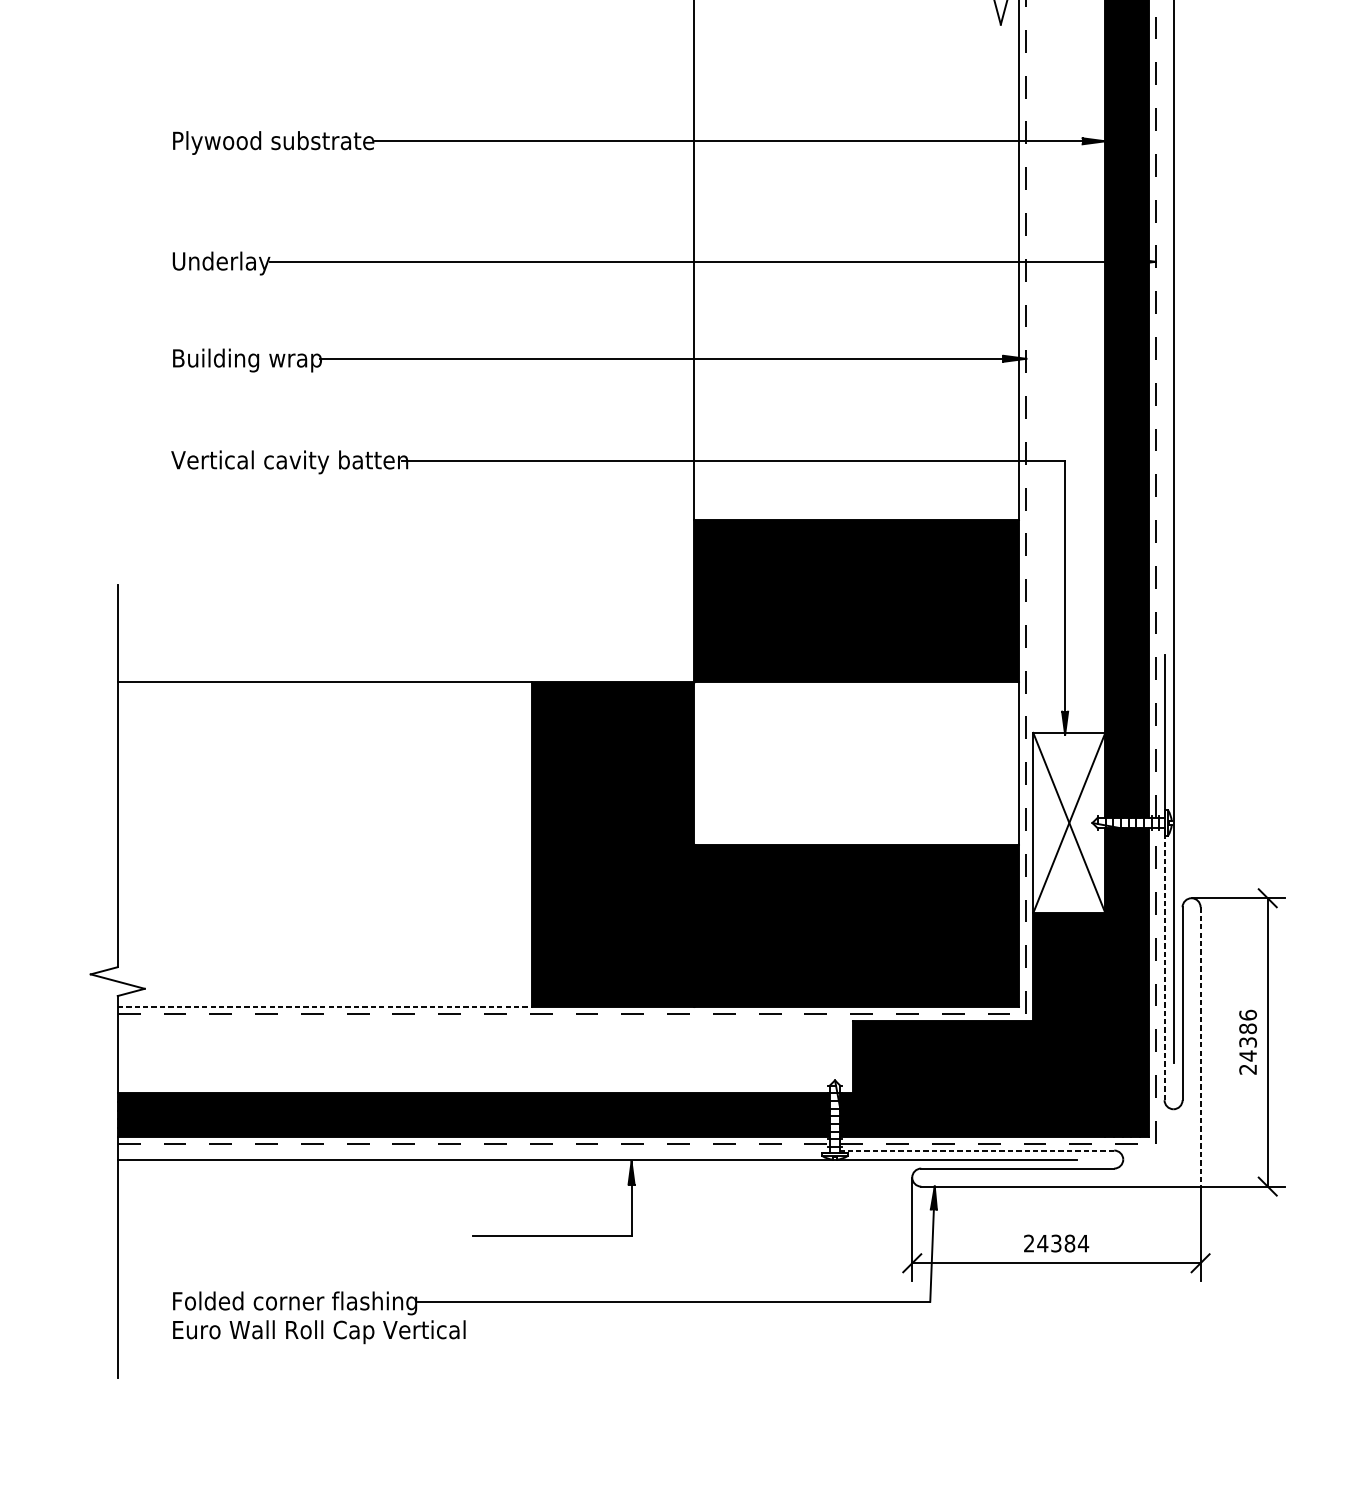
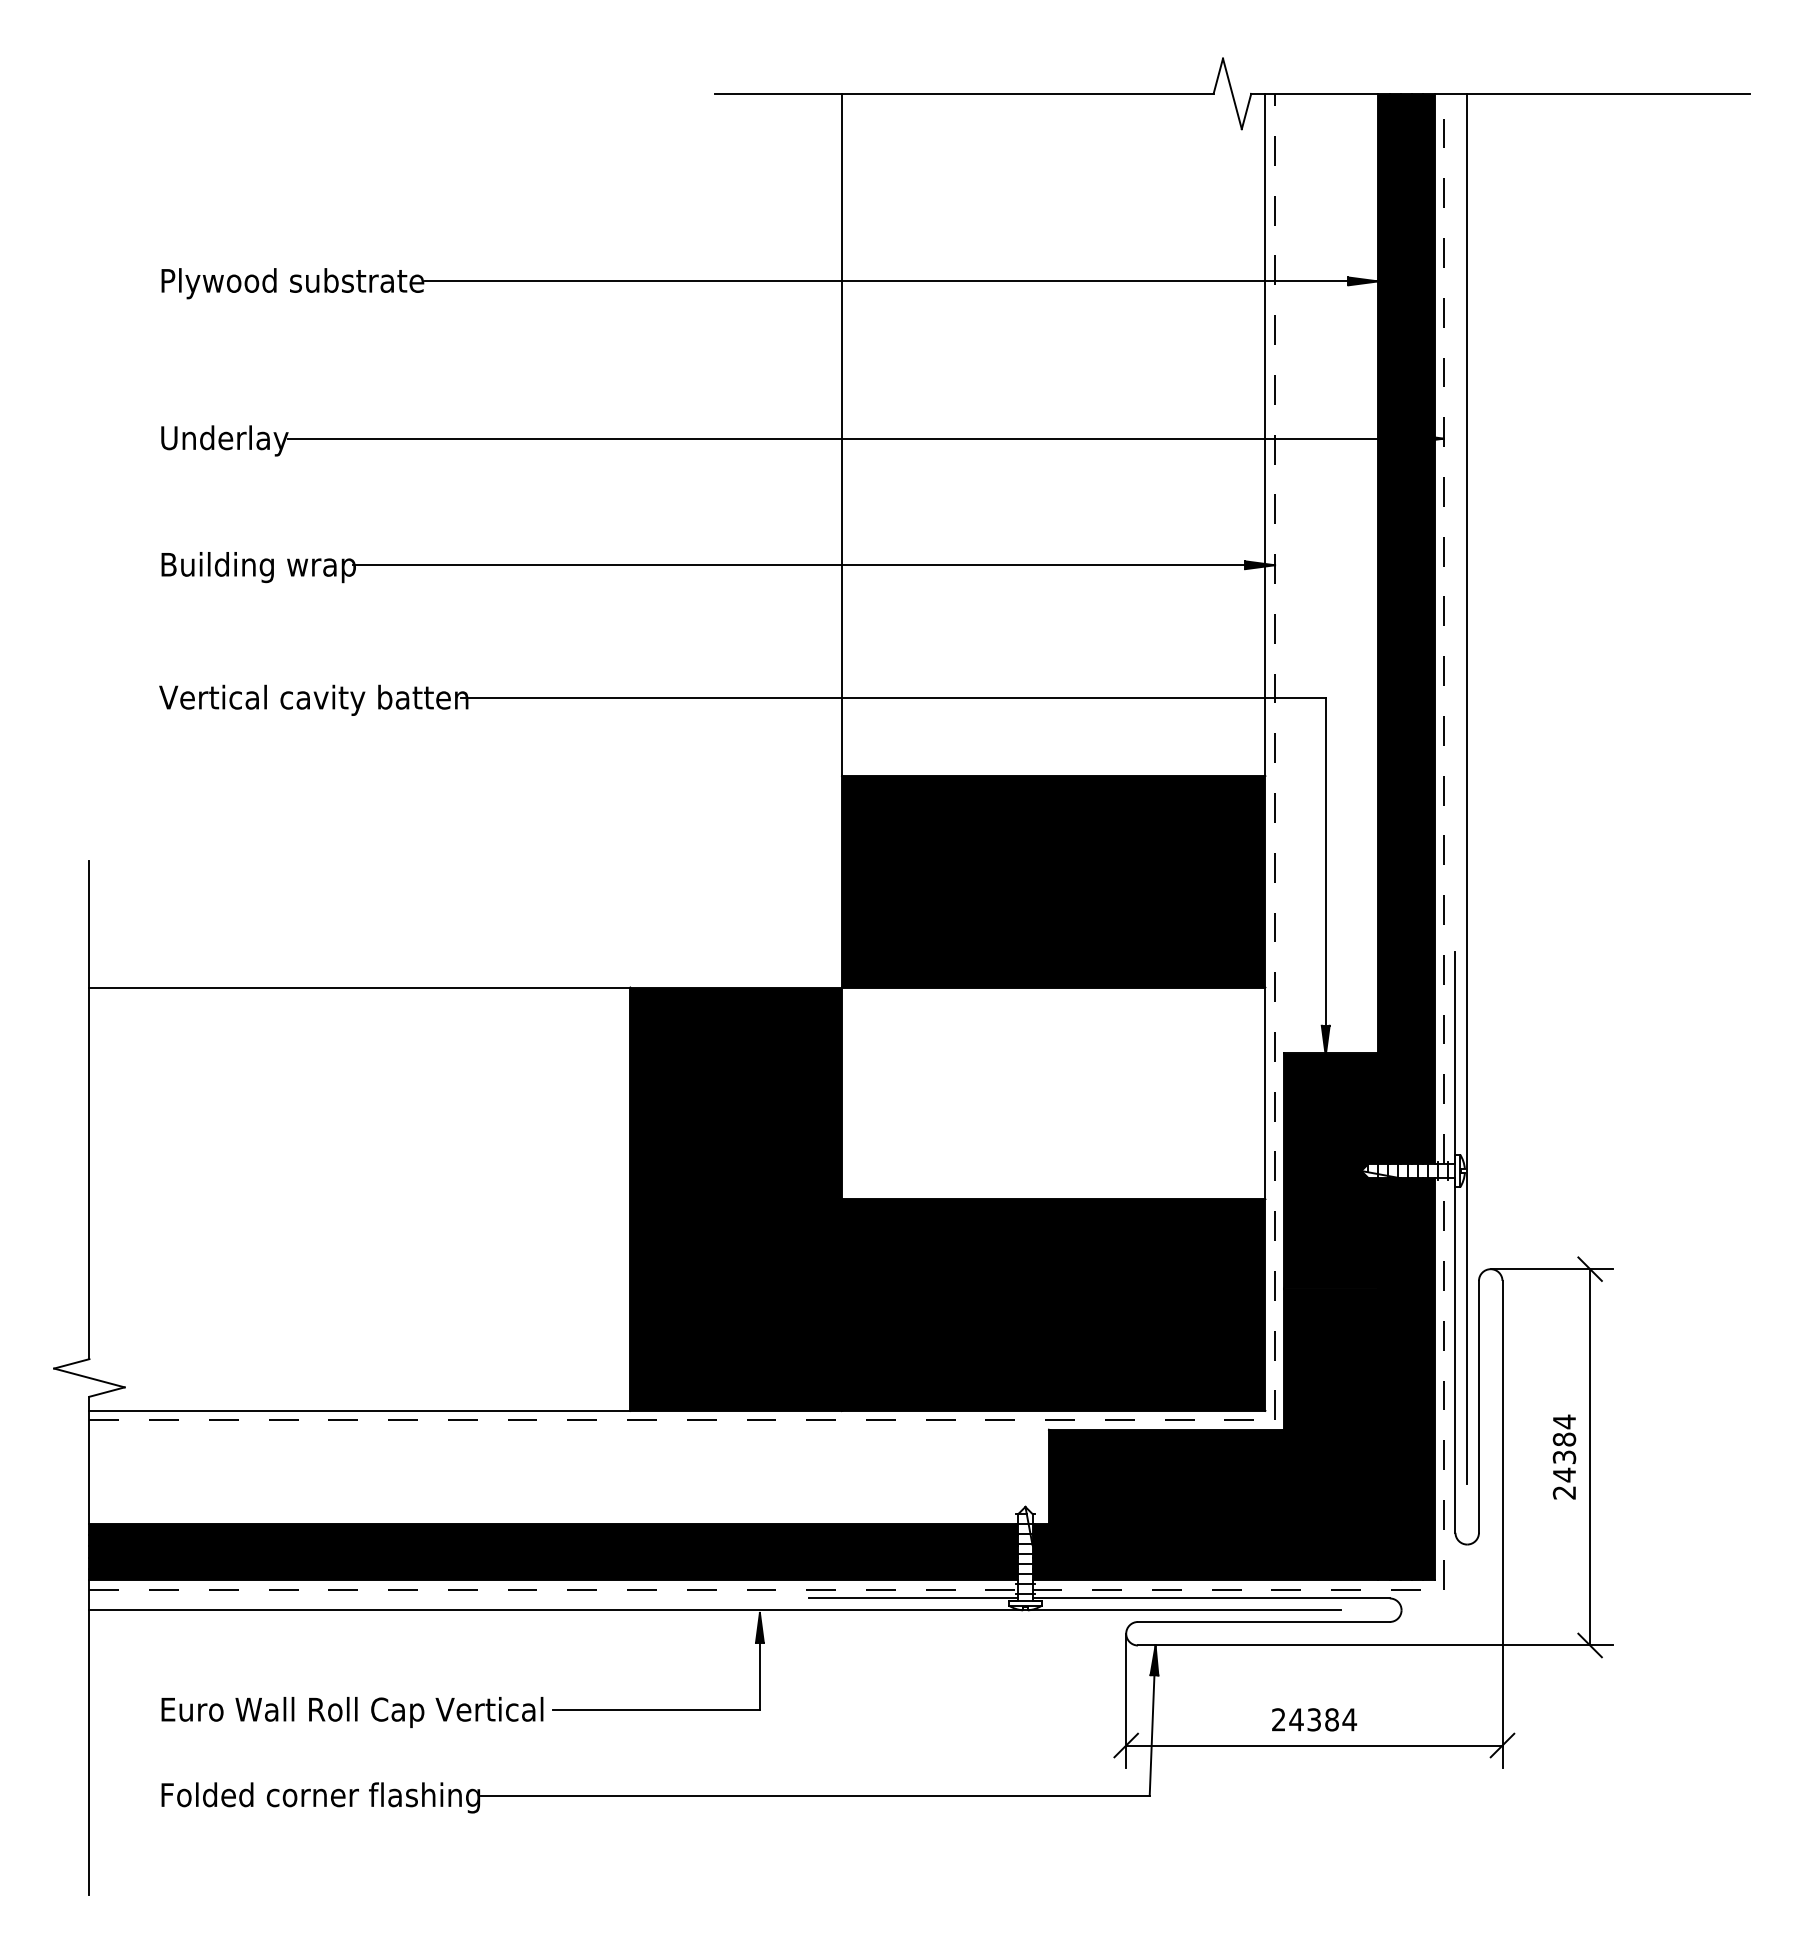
fill: (1069, 822) -> (1331, 1170), added
line: (1164, 968) -> (1455, 1360), dashed -> solid
line: (325, 1006) -> (360, 1410), dashed -> solid
text: (1248, 1014) -> (1564, 1421), 24386 -> 24384
line: (1200, 1047) -> (1502, 1463), dashed -> solid
line: (749, 1150) -> (913, 1598), added
line: (977, 1150) -> (1211, 1598), dashed -> solid
text: (319, 1332) -> (352, 1712), moved

